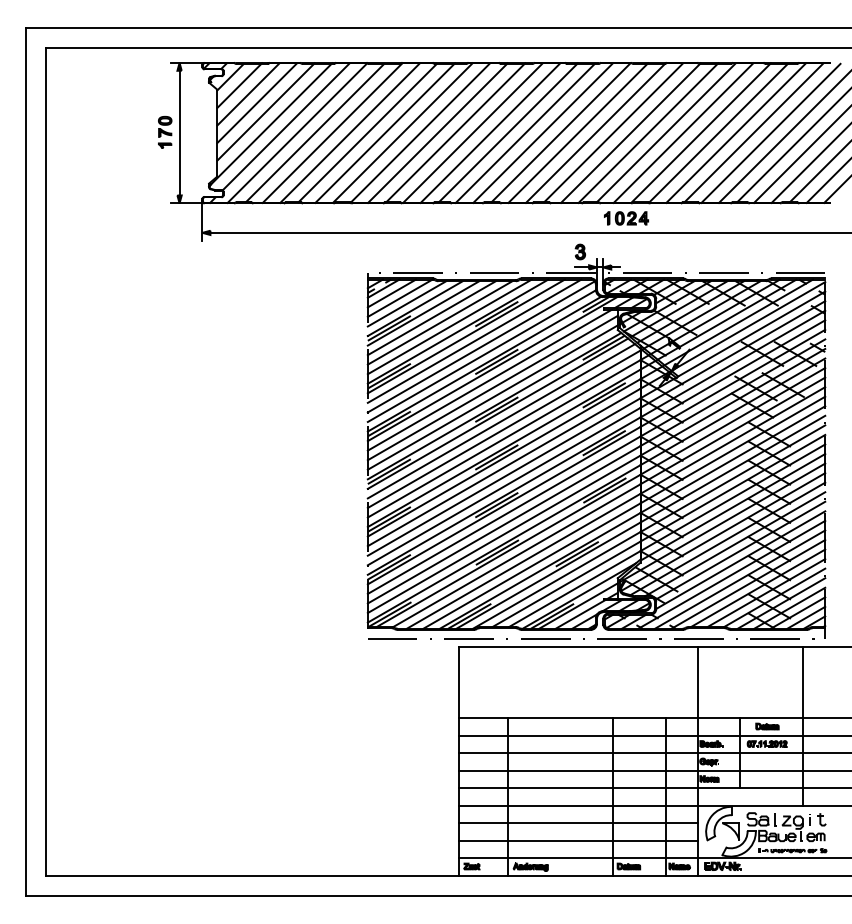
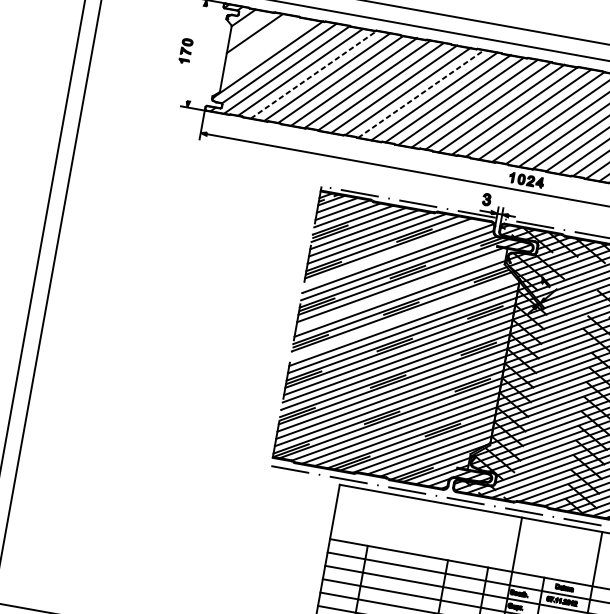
line: (239, 85) -> (249, 25), removed
line: (256, 103) -> (259, 41), removed
line: (265, 111) -> (265, 49), removed
line: (179, 132) -> (197, 53), removed
line: (332, 133) -> (313, 75), solid -> dashed
line: (473, 133) -> (421, 94), solid -> dashed
line: (474, 340) -> (393, 252), removed
line: (492, 387) -> (401, 291), removed
line: (501, 421) -> (403, 318), removed

